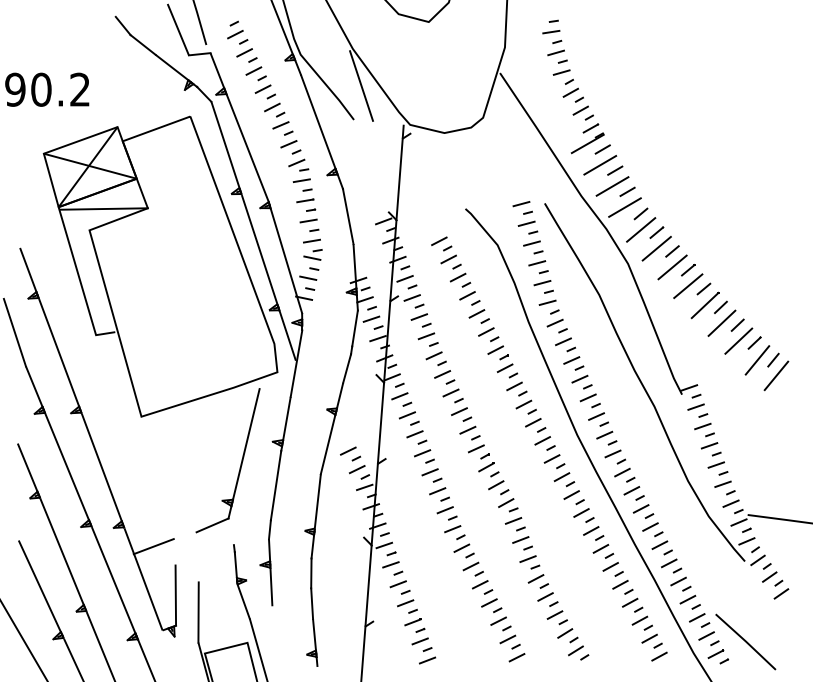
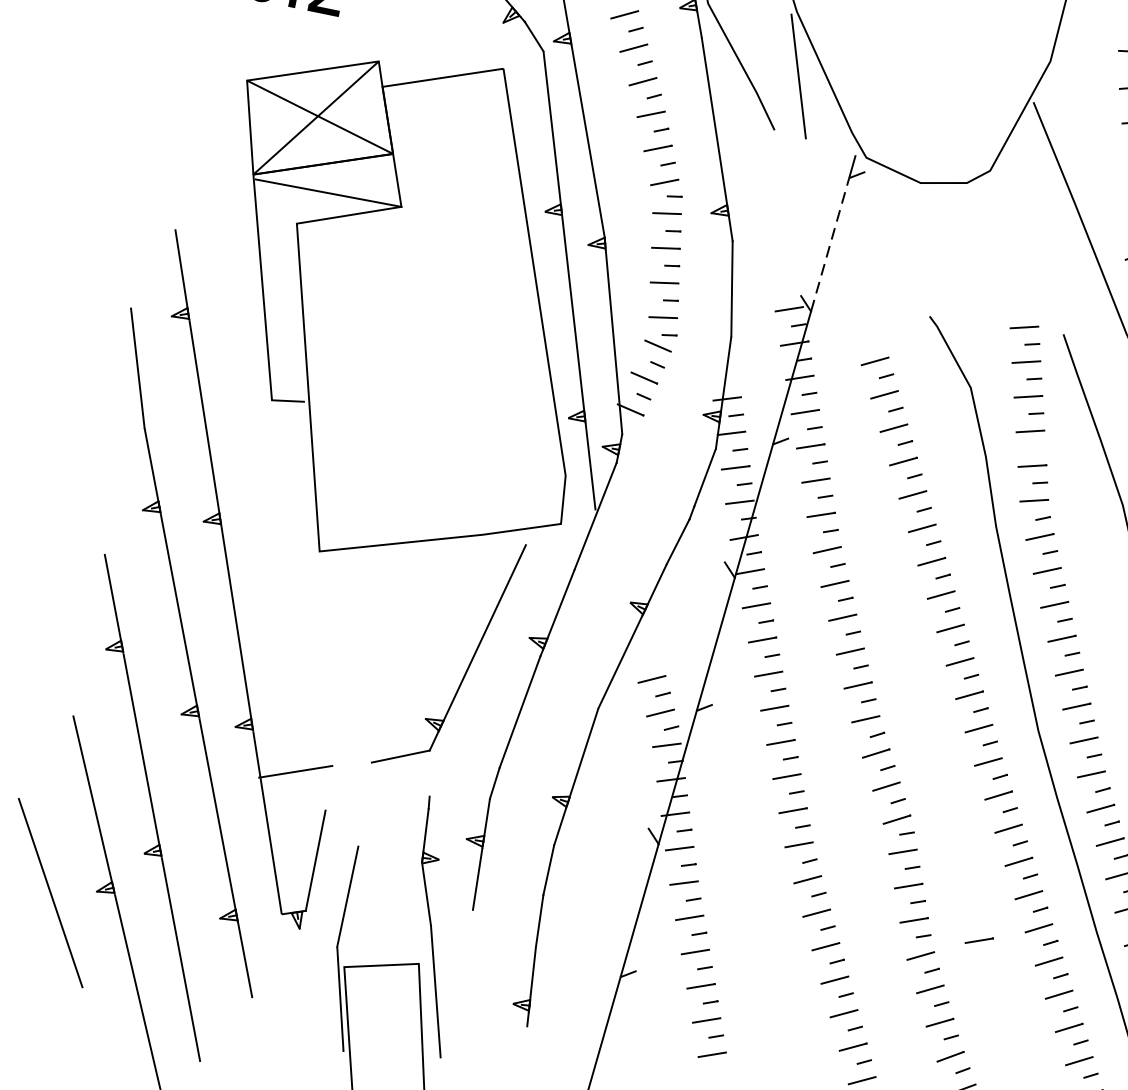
line: (399, 179) -> (829, 244), solid -> dashed
line: (543, 272) -> (1037, 448), removed
line: (567, 562) -> (978, 939), added

